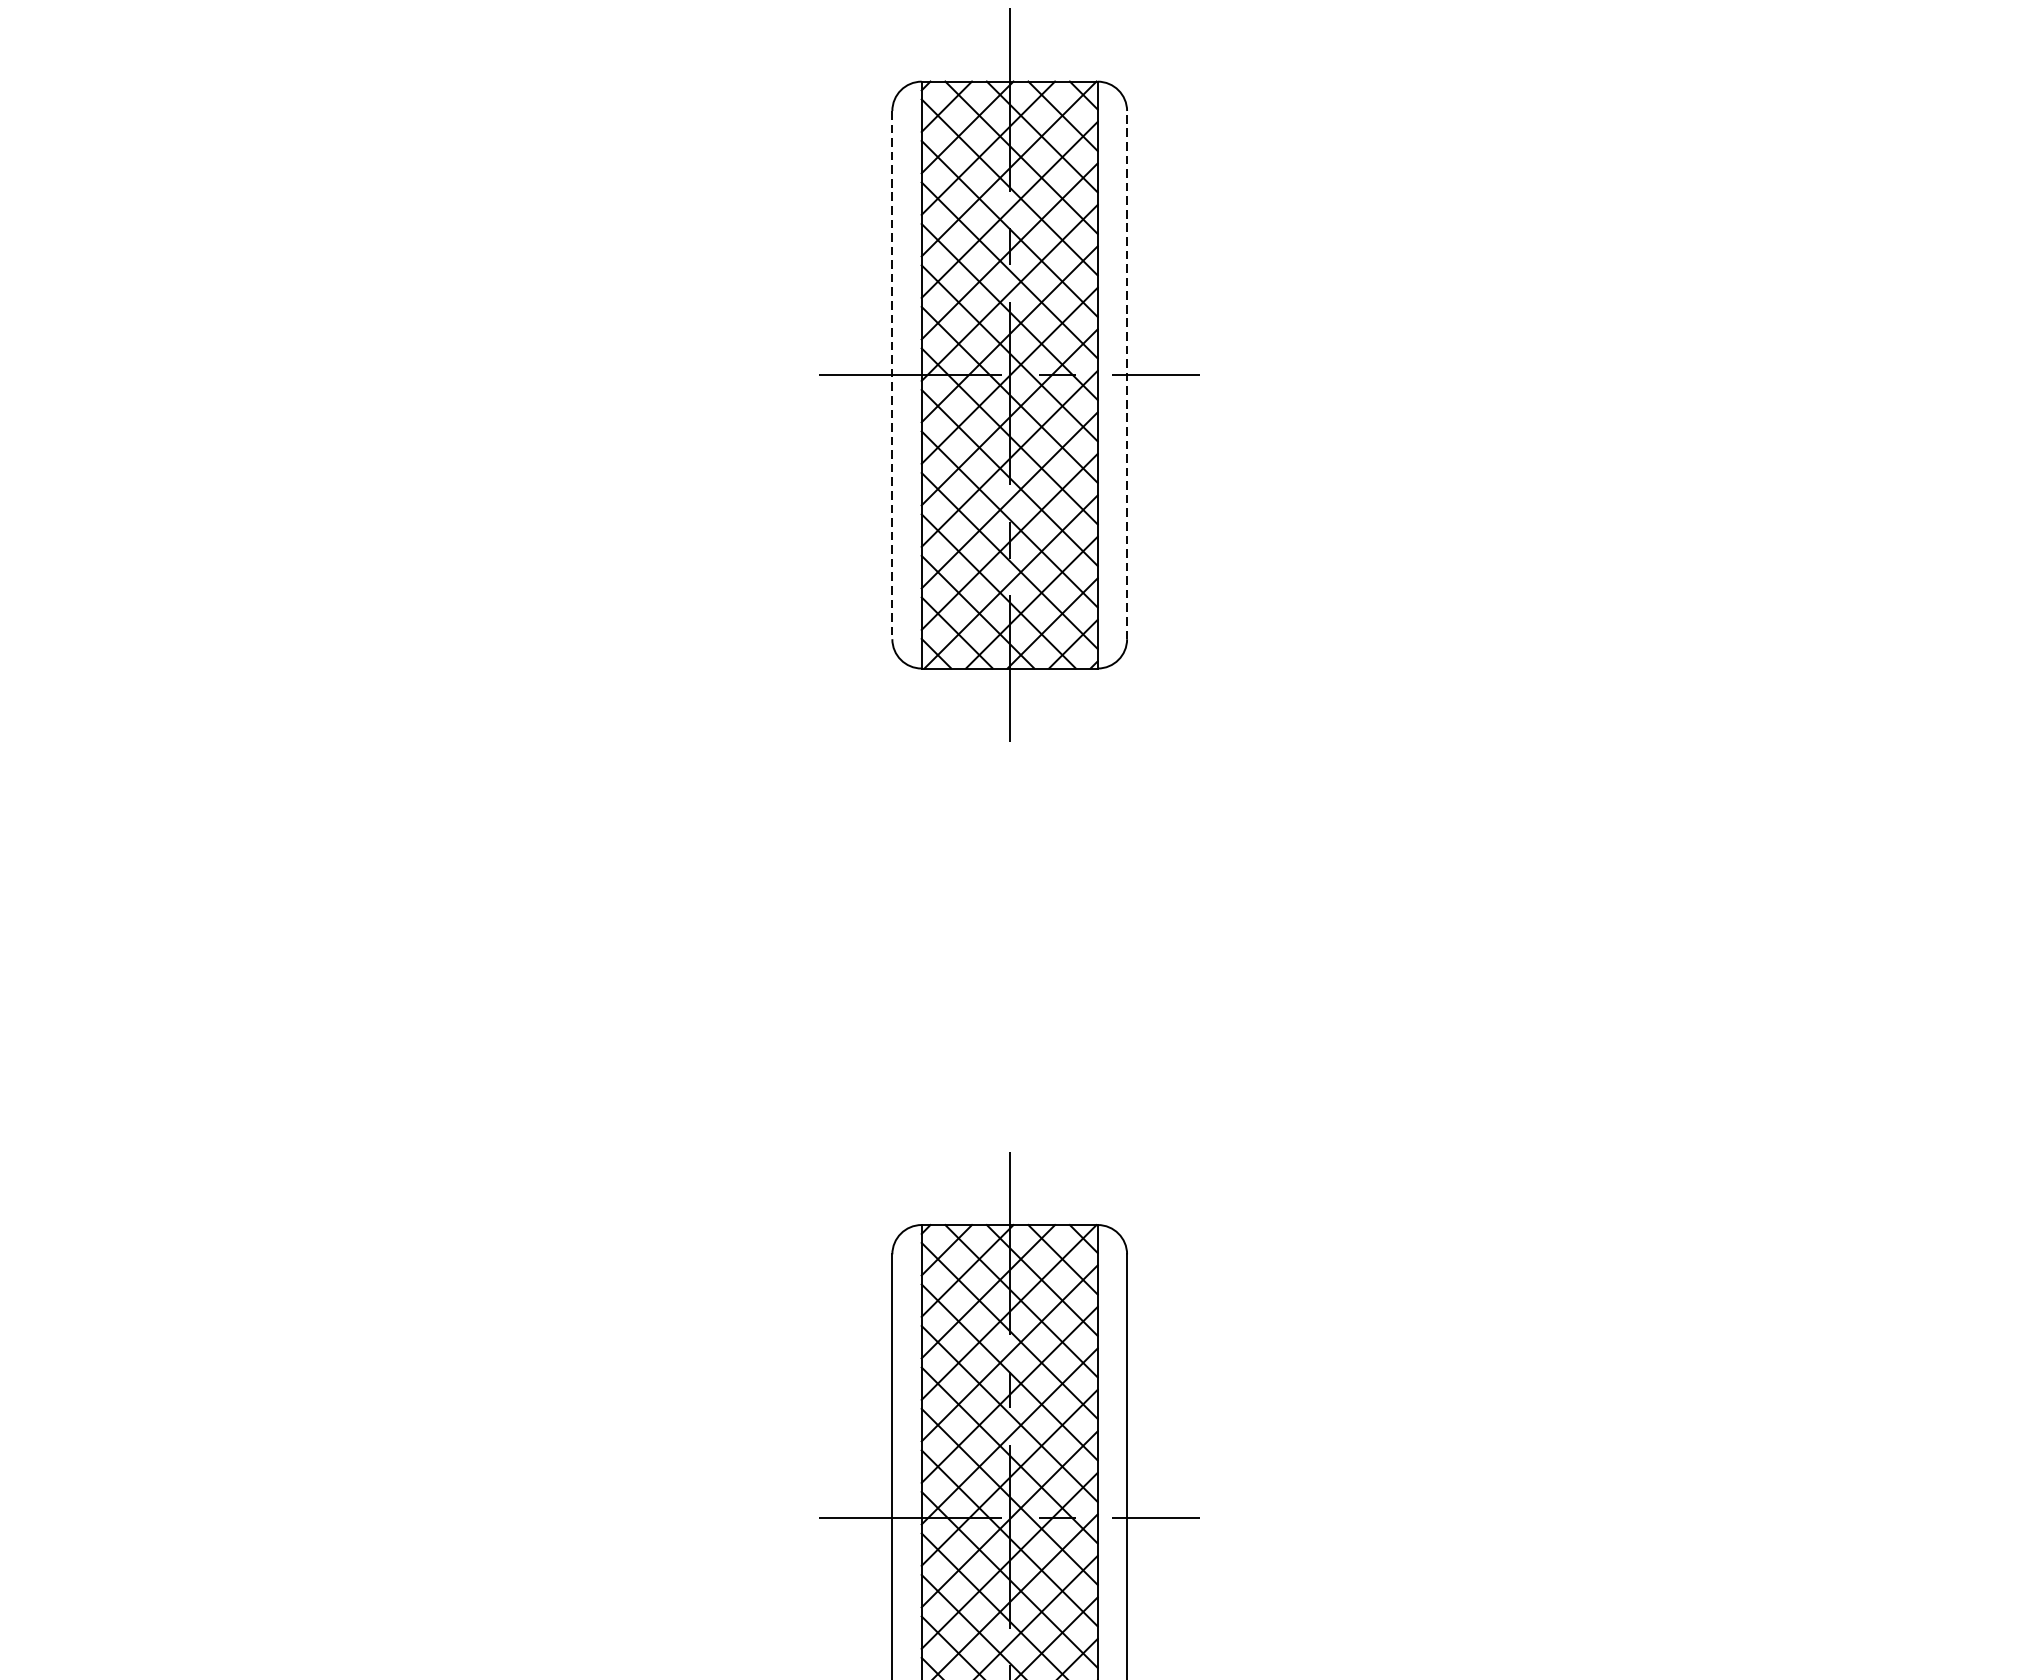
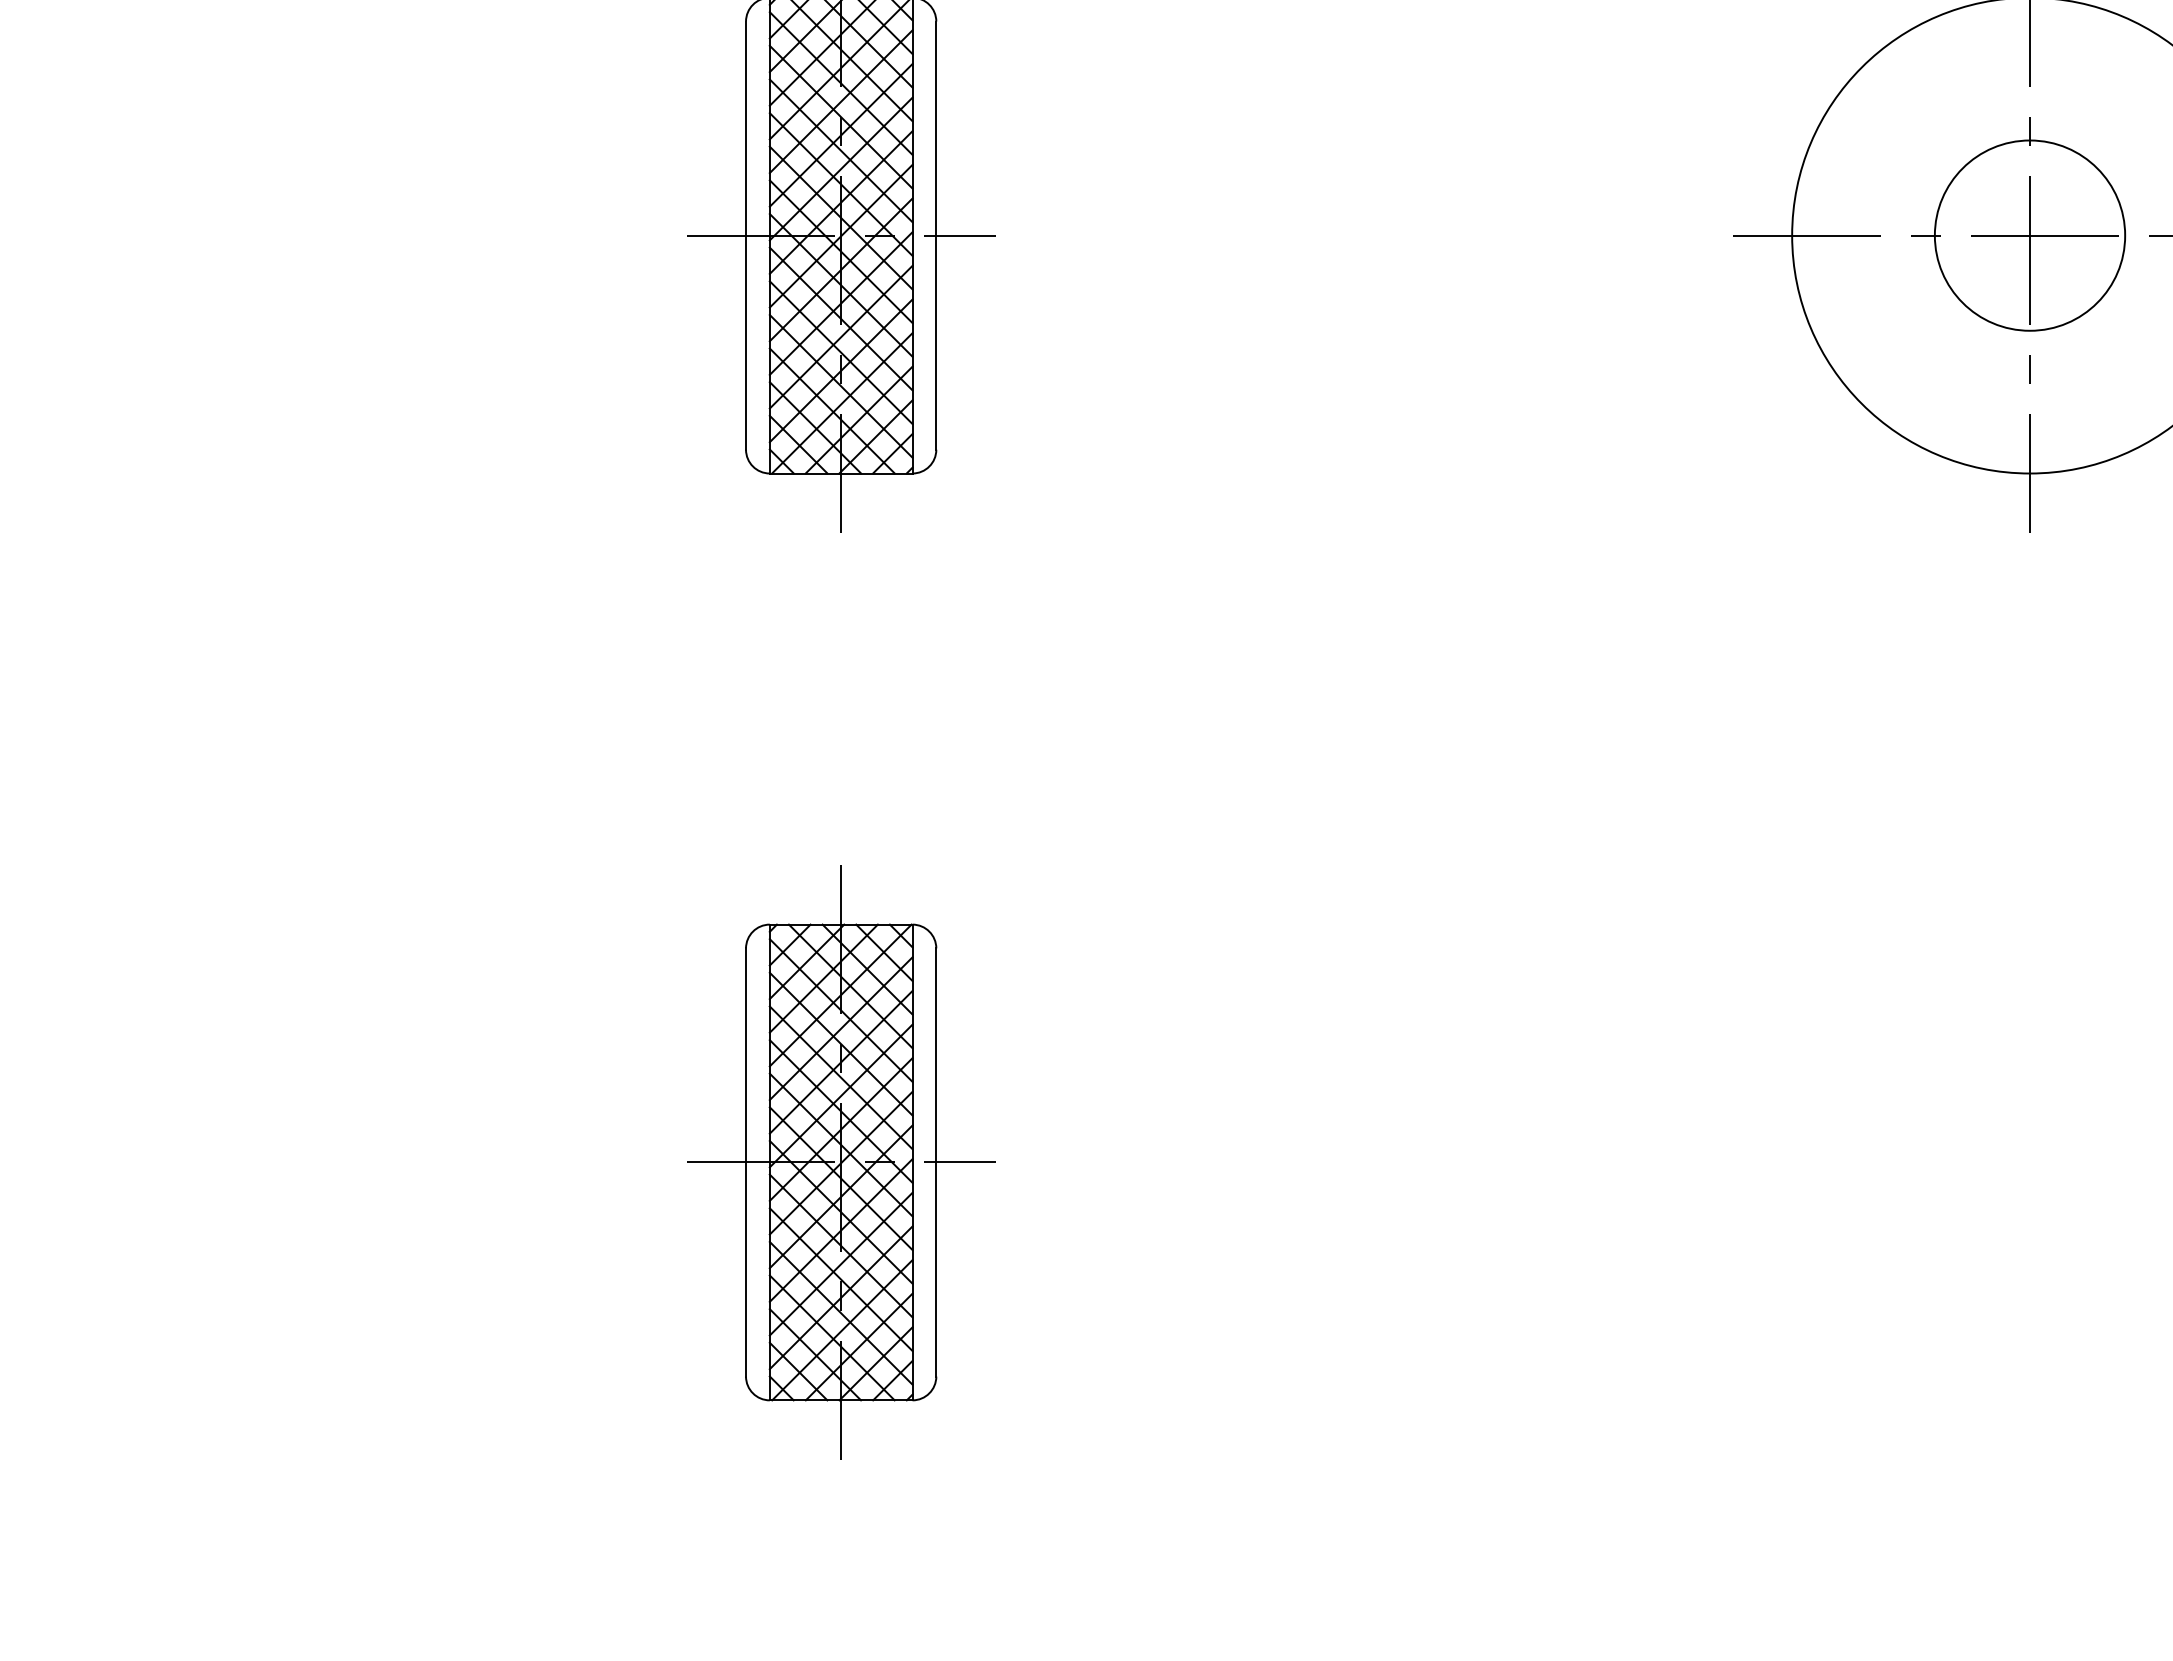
line: (1127, 374) -> (936, 235), dashed -> solid
line: (892, 376) -> (746, 236), dashed -> solid

